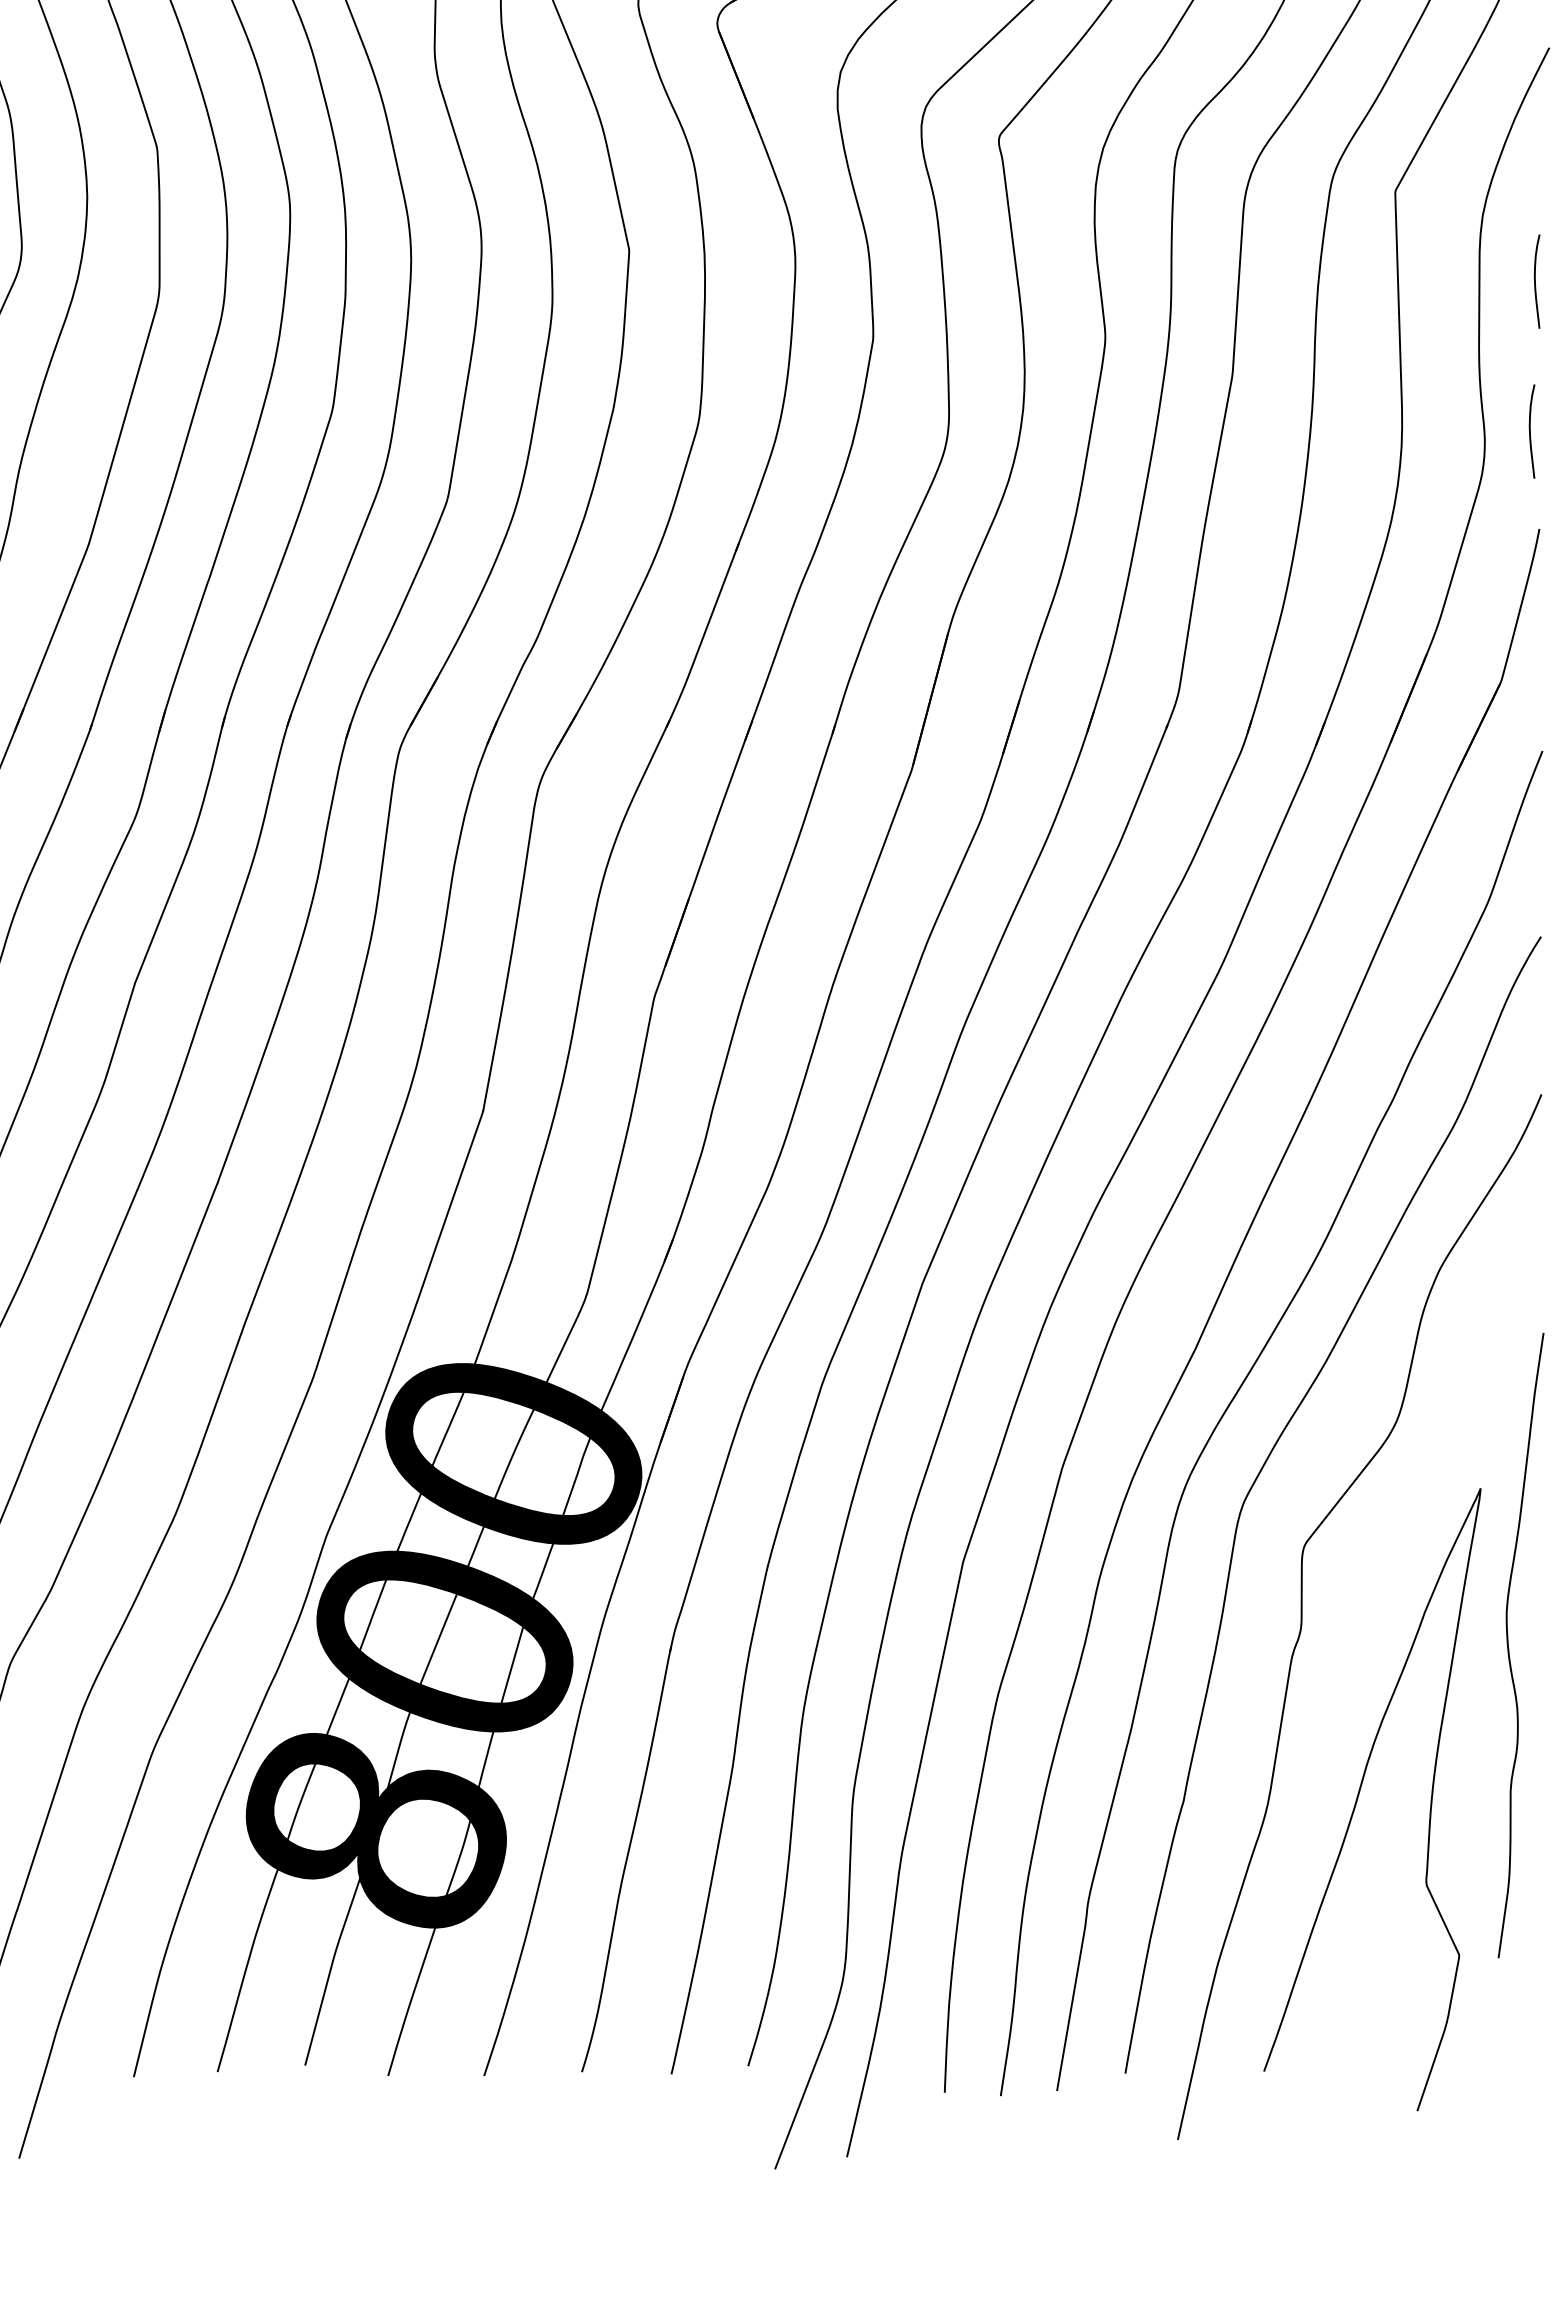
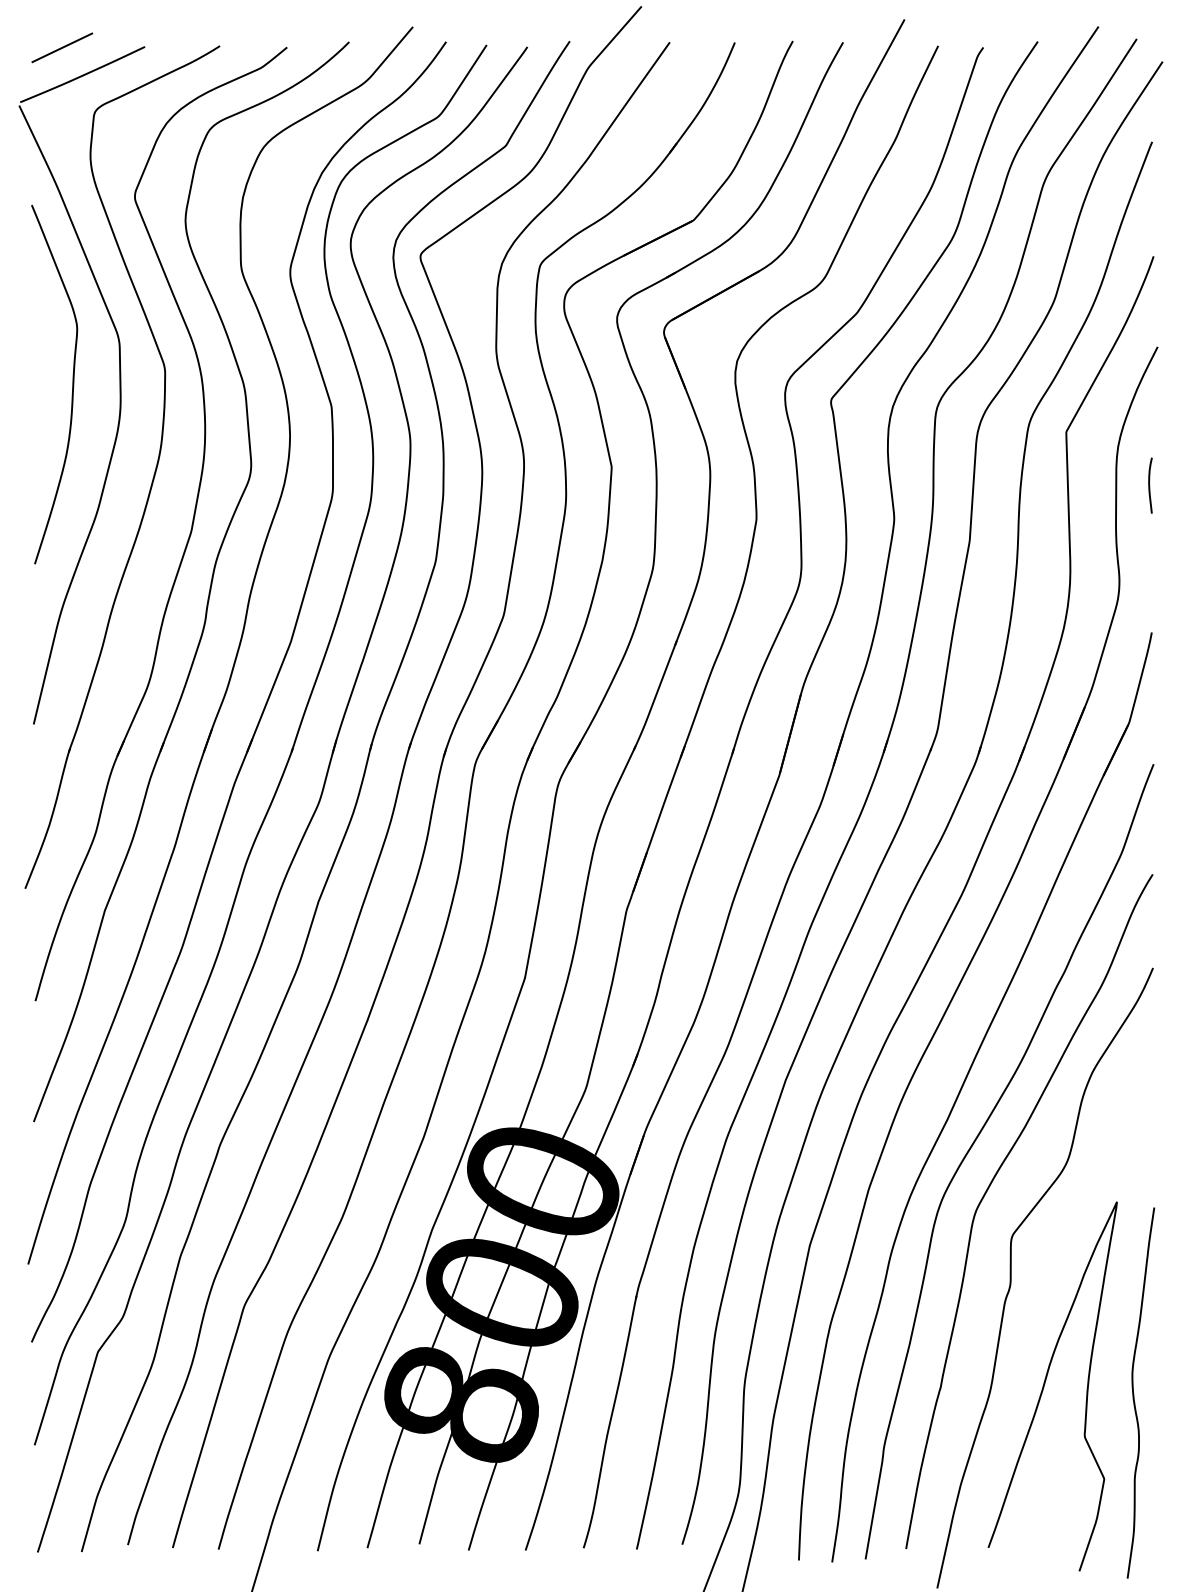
curve: (1532, 431) -> (1147, 574), removed
curve: (1510, 1646) -> (1134, 1393), moved

